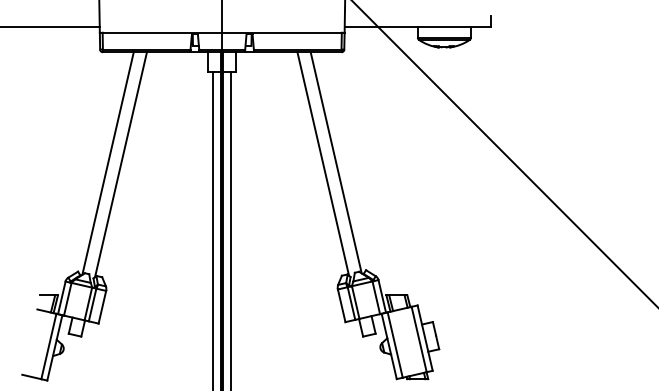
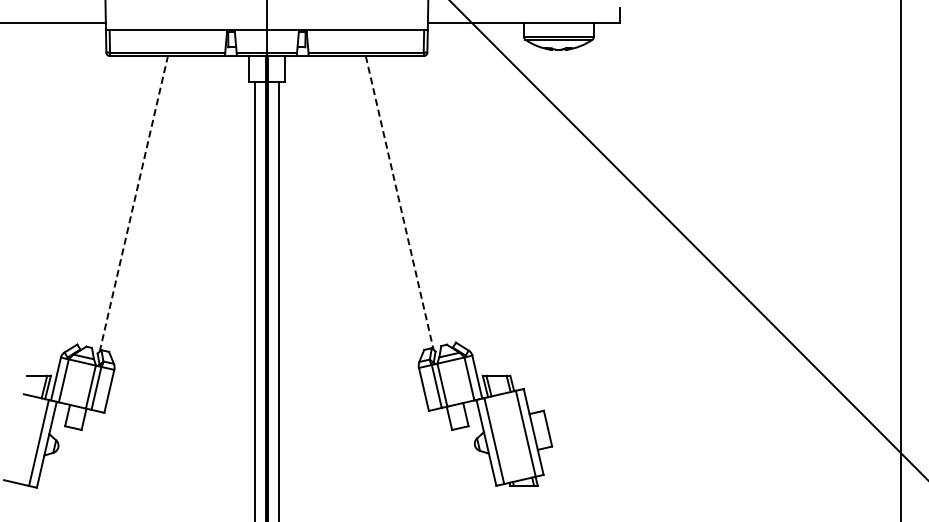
line: (336, 162) -> (416, 201), removed
line: (107, 163) -> (116, 202), removed
line: (120, 164) -> (133, 203), solid -> dashed
line: (323, 164) -> (399, 203), solid -> dashed

